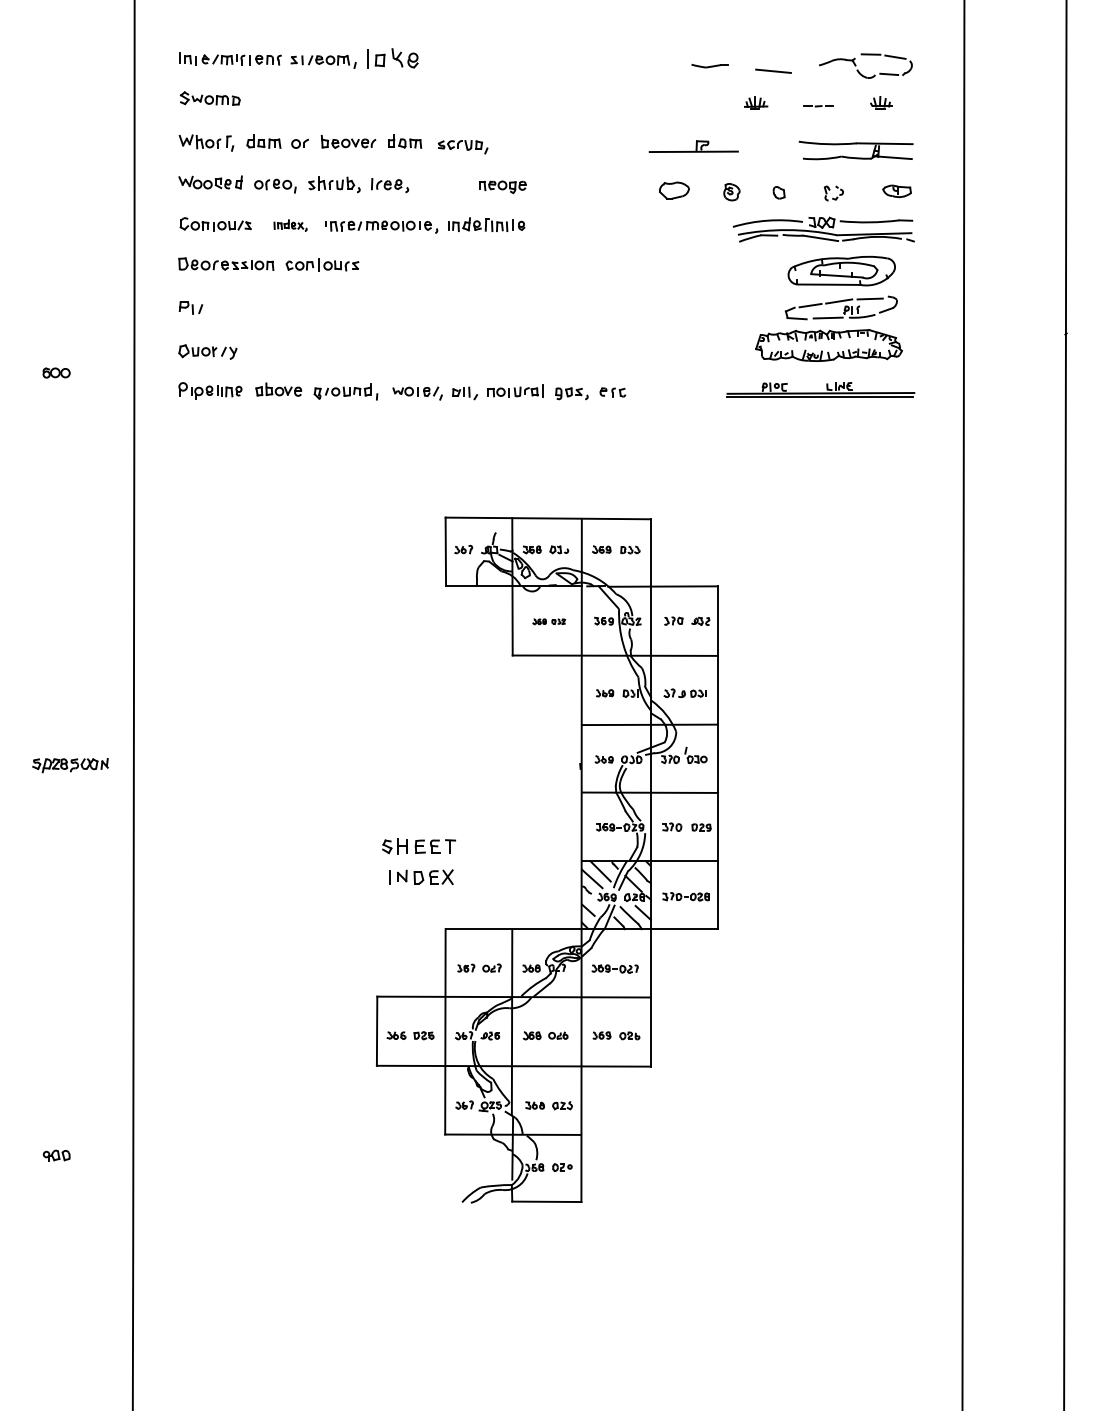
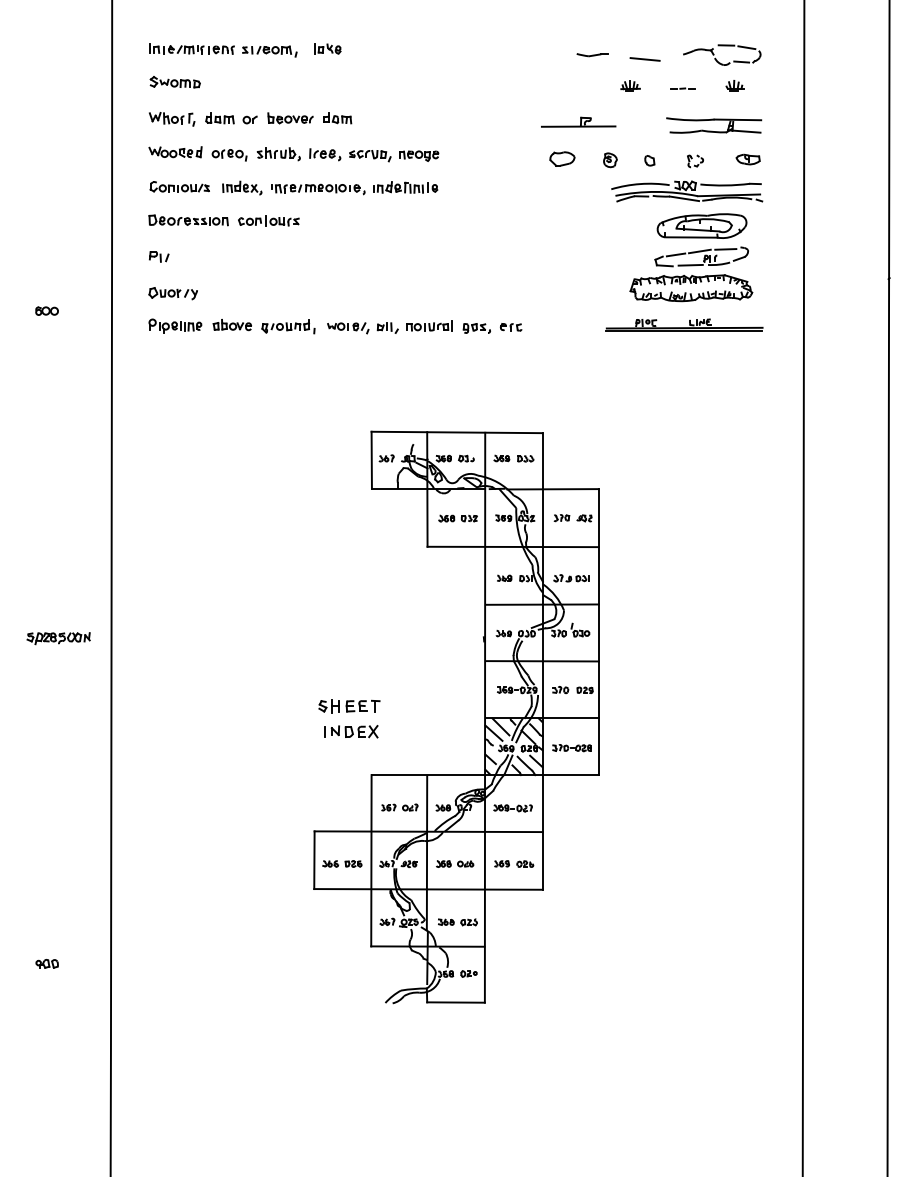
part: (392, 58) -> (327, 48), size x0.62
part: (463, 147) -> (370, 156), moved
part: (290, 225) -> (242, 188), size x1.43
part: (548, 621) -> (457, 518), size x1.43

